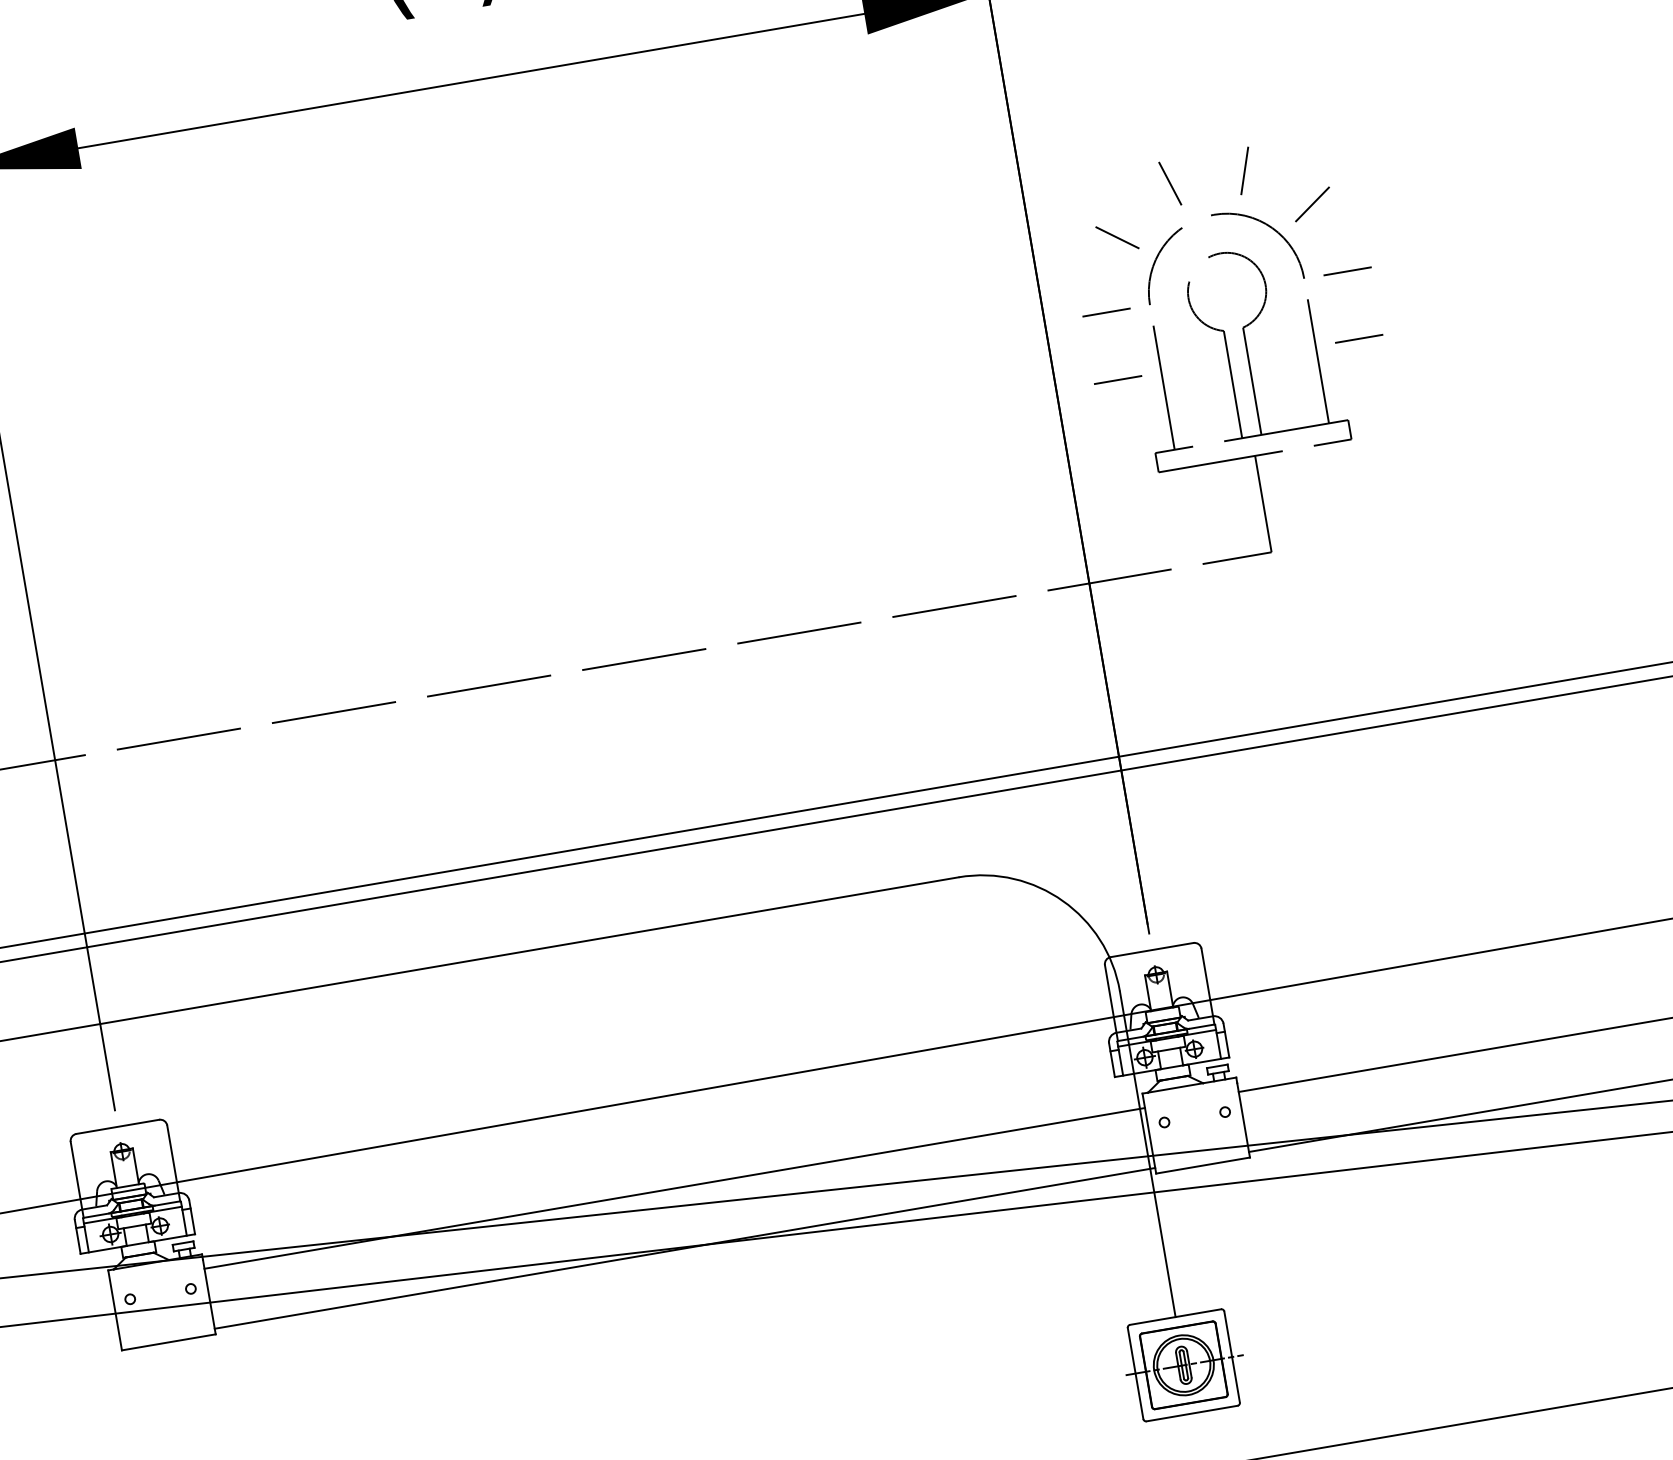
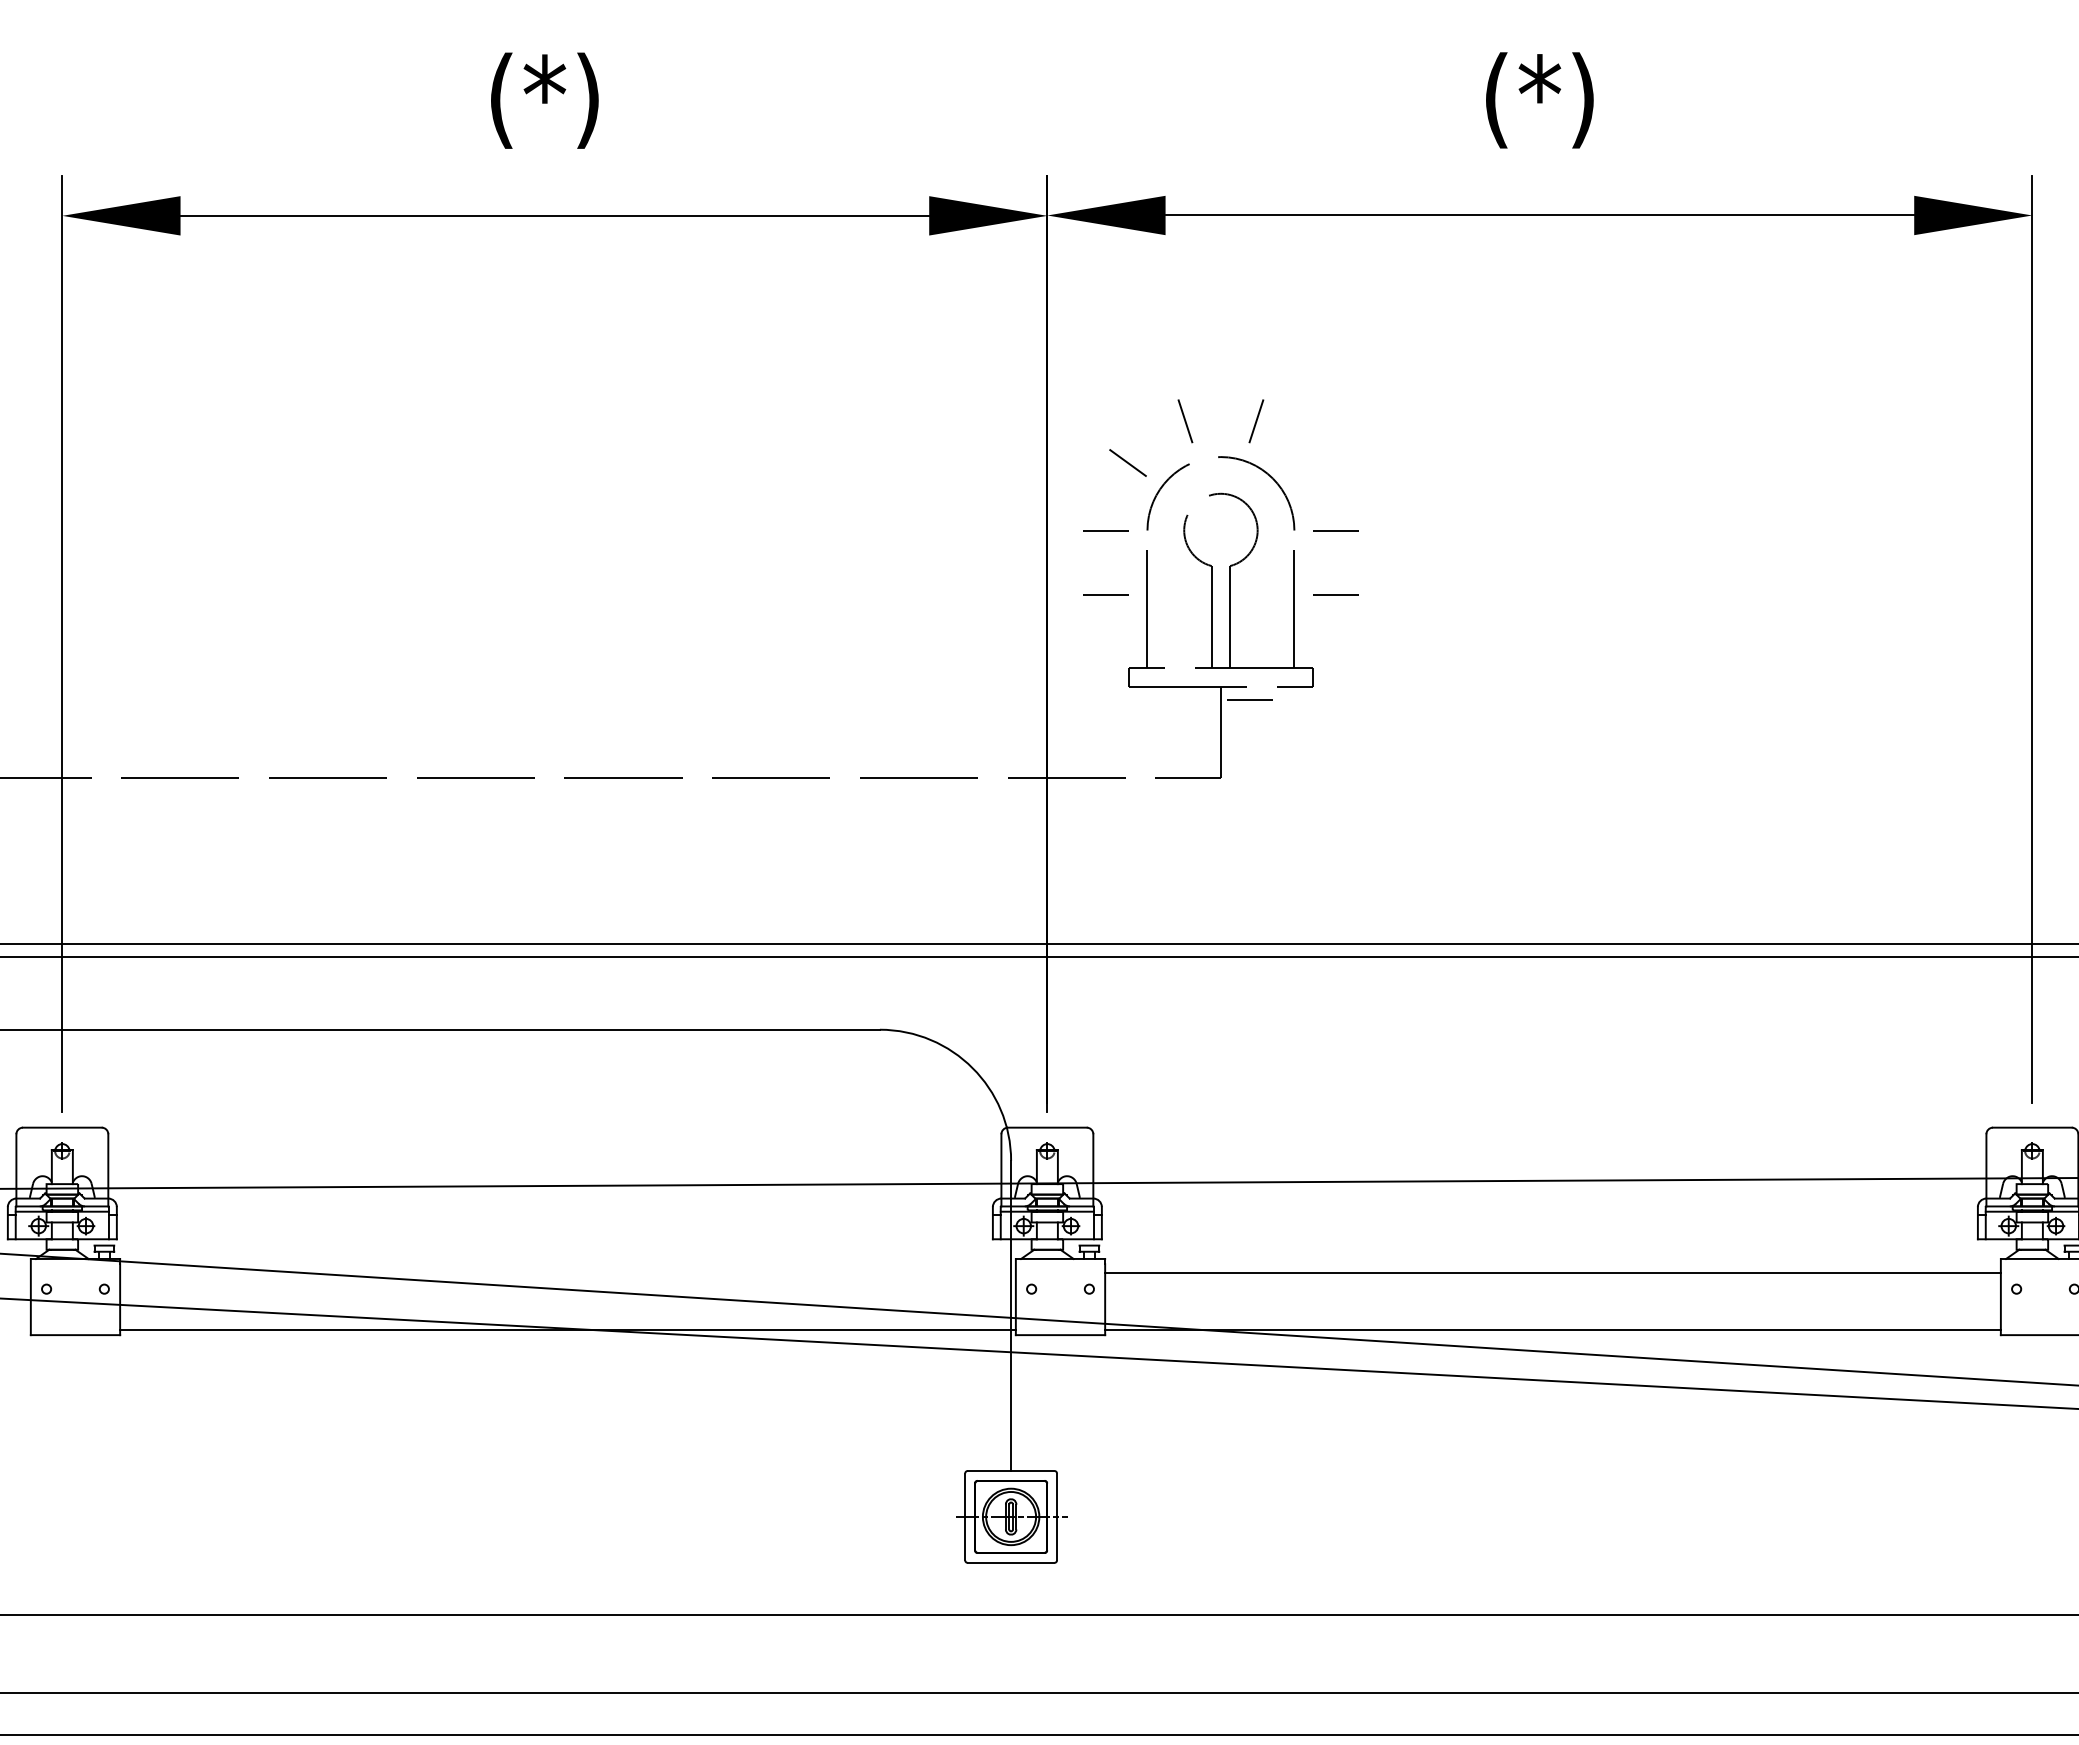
line: (1312, 203) -> (1313, 462), removed
line: (1287, 464) -> (1249, 699), added
line: (674, 1188) -> (567, 1272), removed

